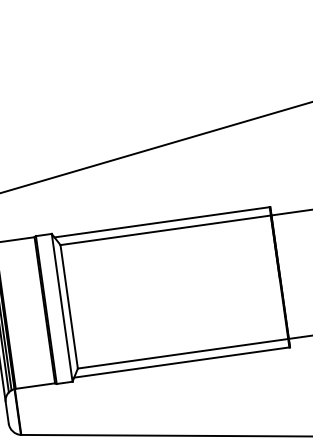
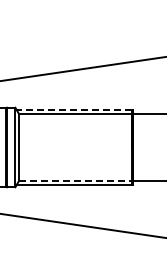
line: (162, 221) -> (74, 109), solid -> dashed
line: (182, 353) -> (75, 180), solid -> dashed

